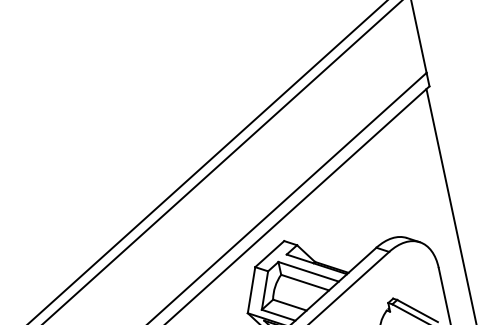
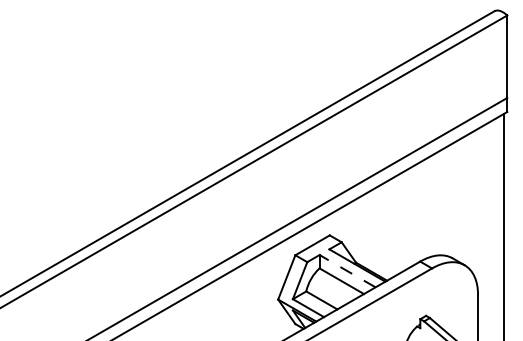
line: (308, 271) -> (347, 270), solid -> dashed

